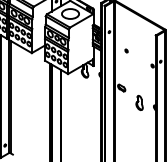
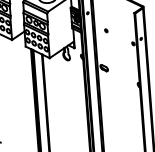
part: (139, 102) -> (123, 81), removed

